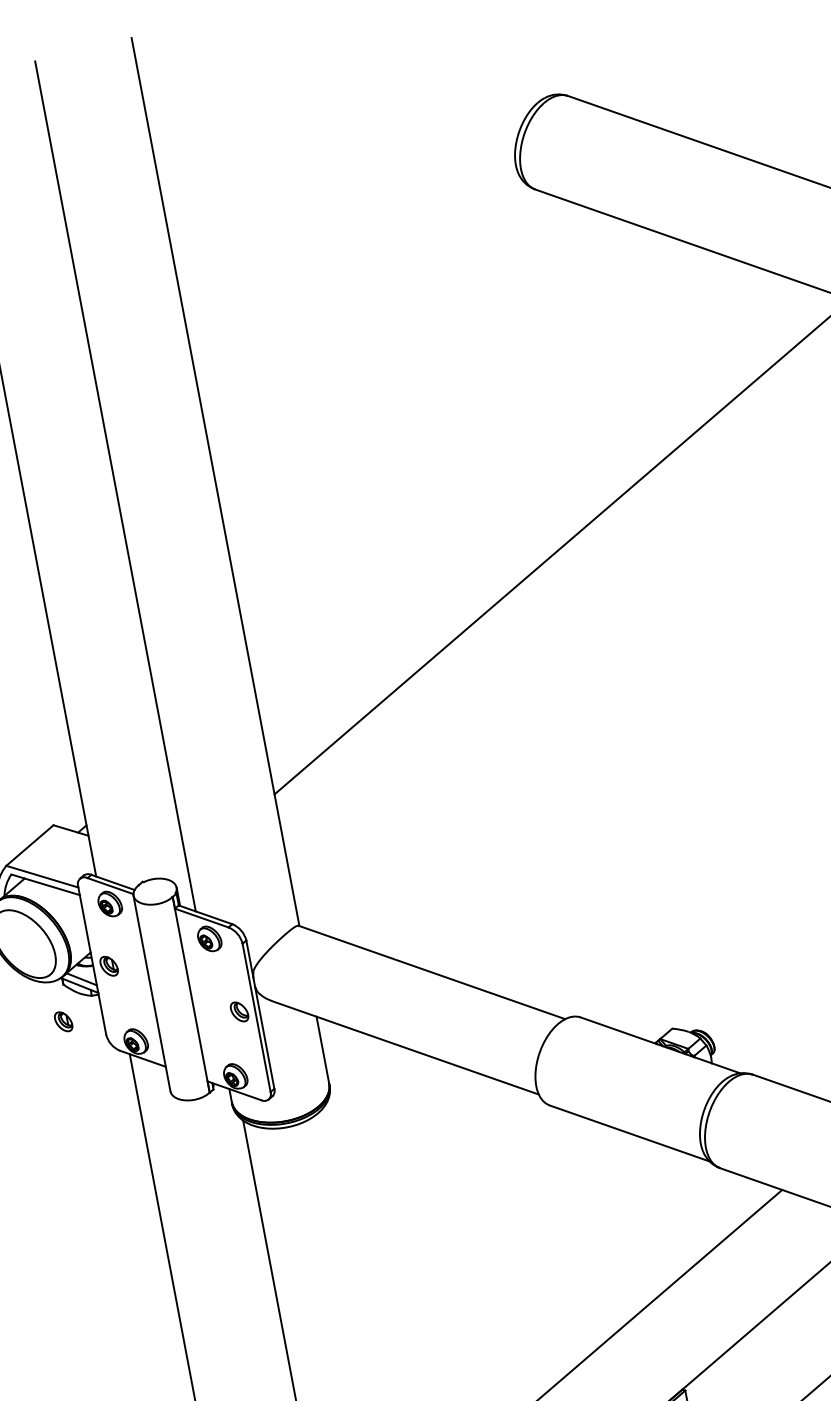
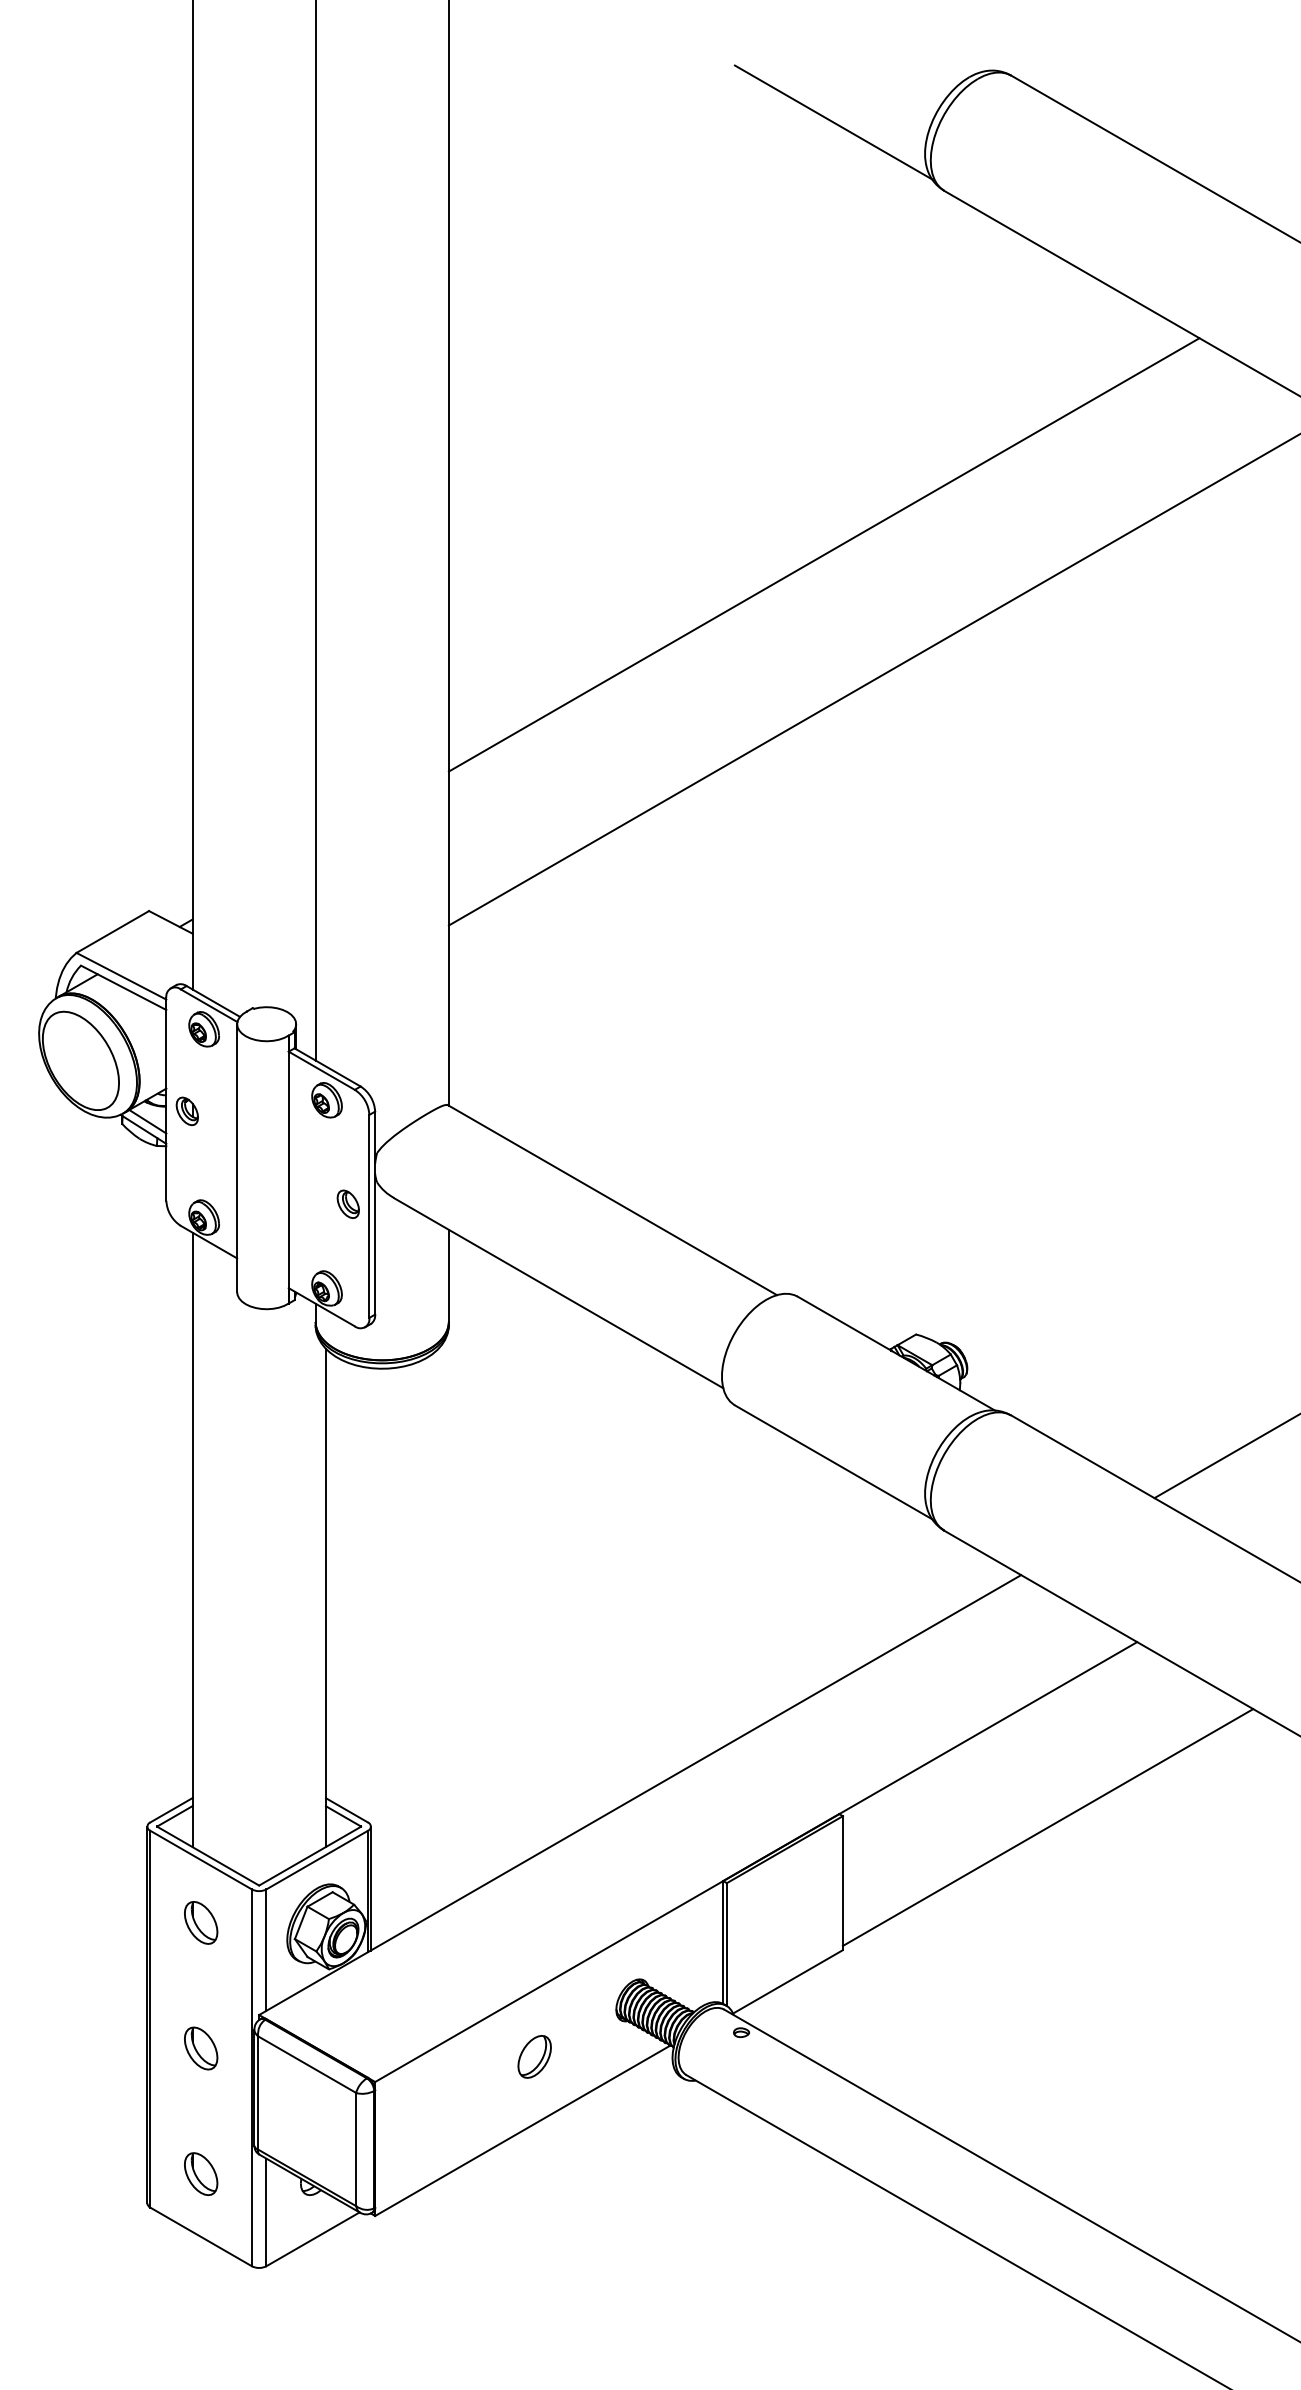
line: (444, 154) -> (833, 122), added
line: (496, 471) -> (823, 554), added
part: (63, 1021) -> (112, 1173), removed

